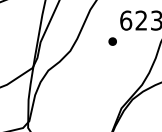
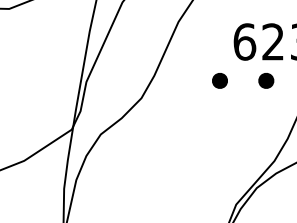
part: (137, 41) -> (265, 80), added

